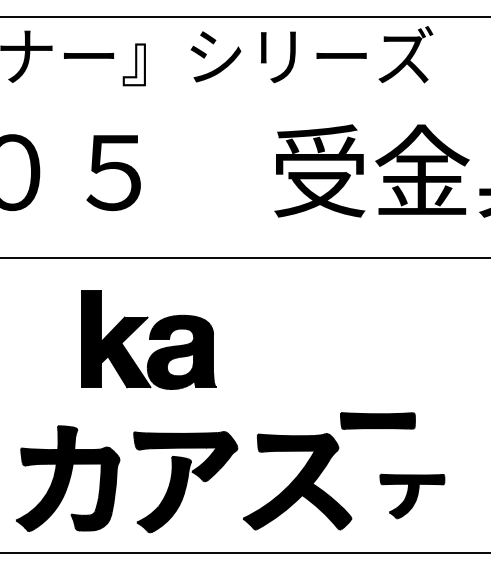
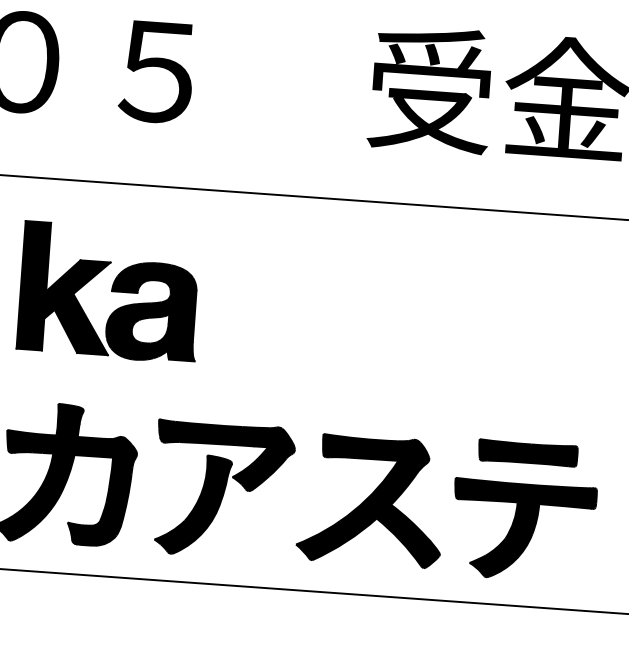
part: (148, 339) -> (109, 291), moved
part: (377, 420) -> (527, 452), moved
part: (412, 496) -> (523, 531), size x1.67

